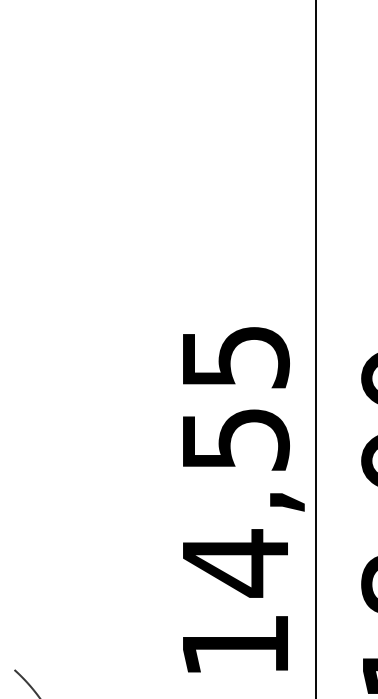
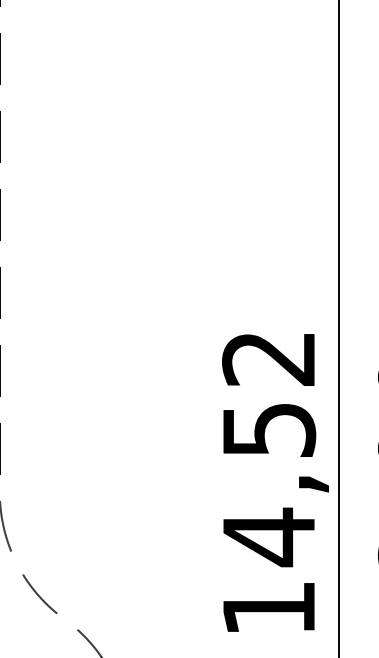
text: (236, 357) -> (269, 358), 14,55 -> 14,52

